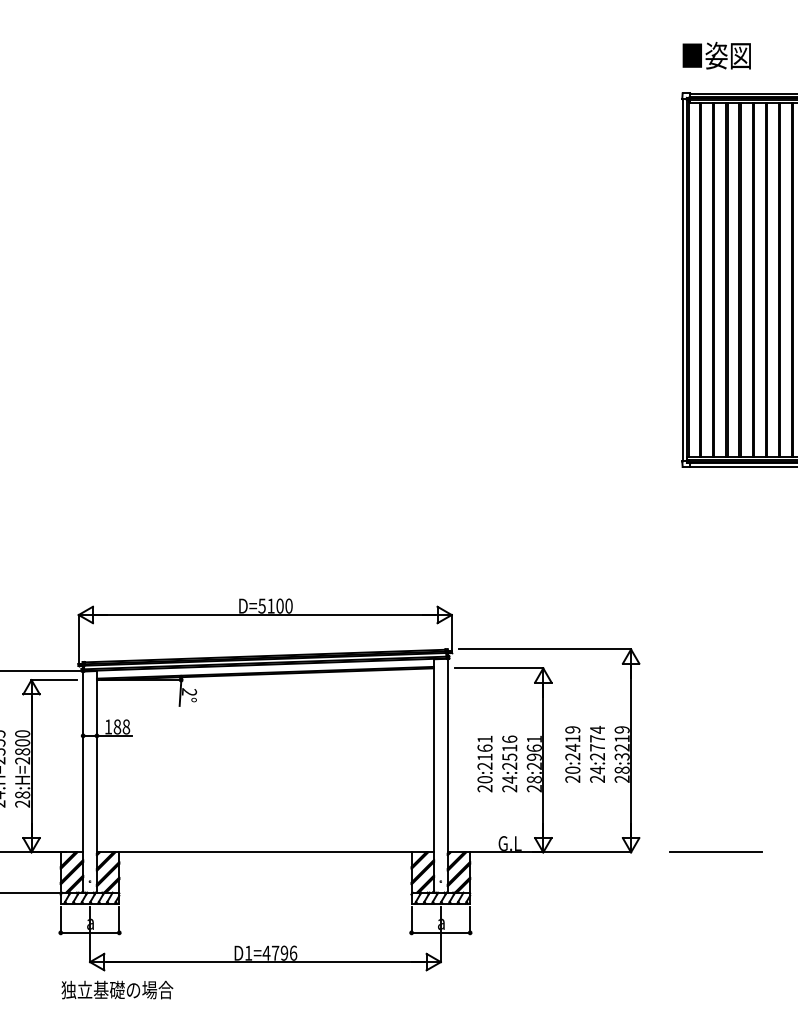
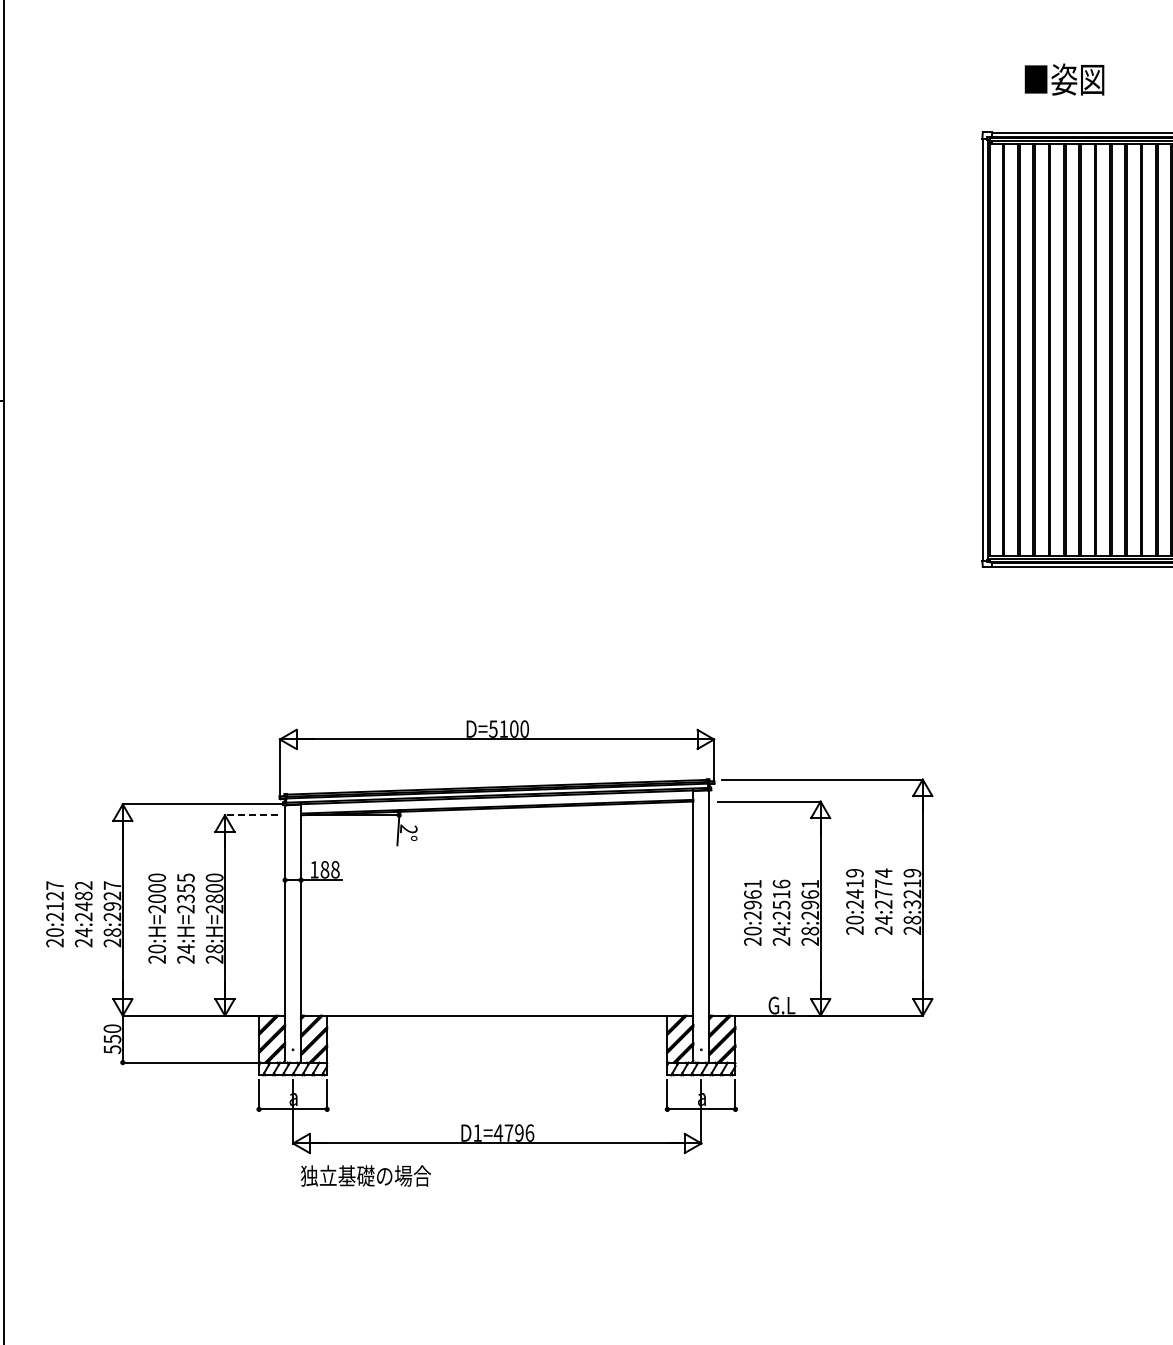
text: (716, 55) -> (1064, 79), moved
line: (54, 680) -> (251, 815), solid -> dashed
text: (484, 756) -> (752, 904), 20:2161 -> 20:2961
line: (715, 852) -> (1021, 1015), removed
text: (117, 989) -> (365, 1175), moved

